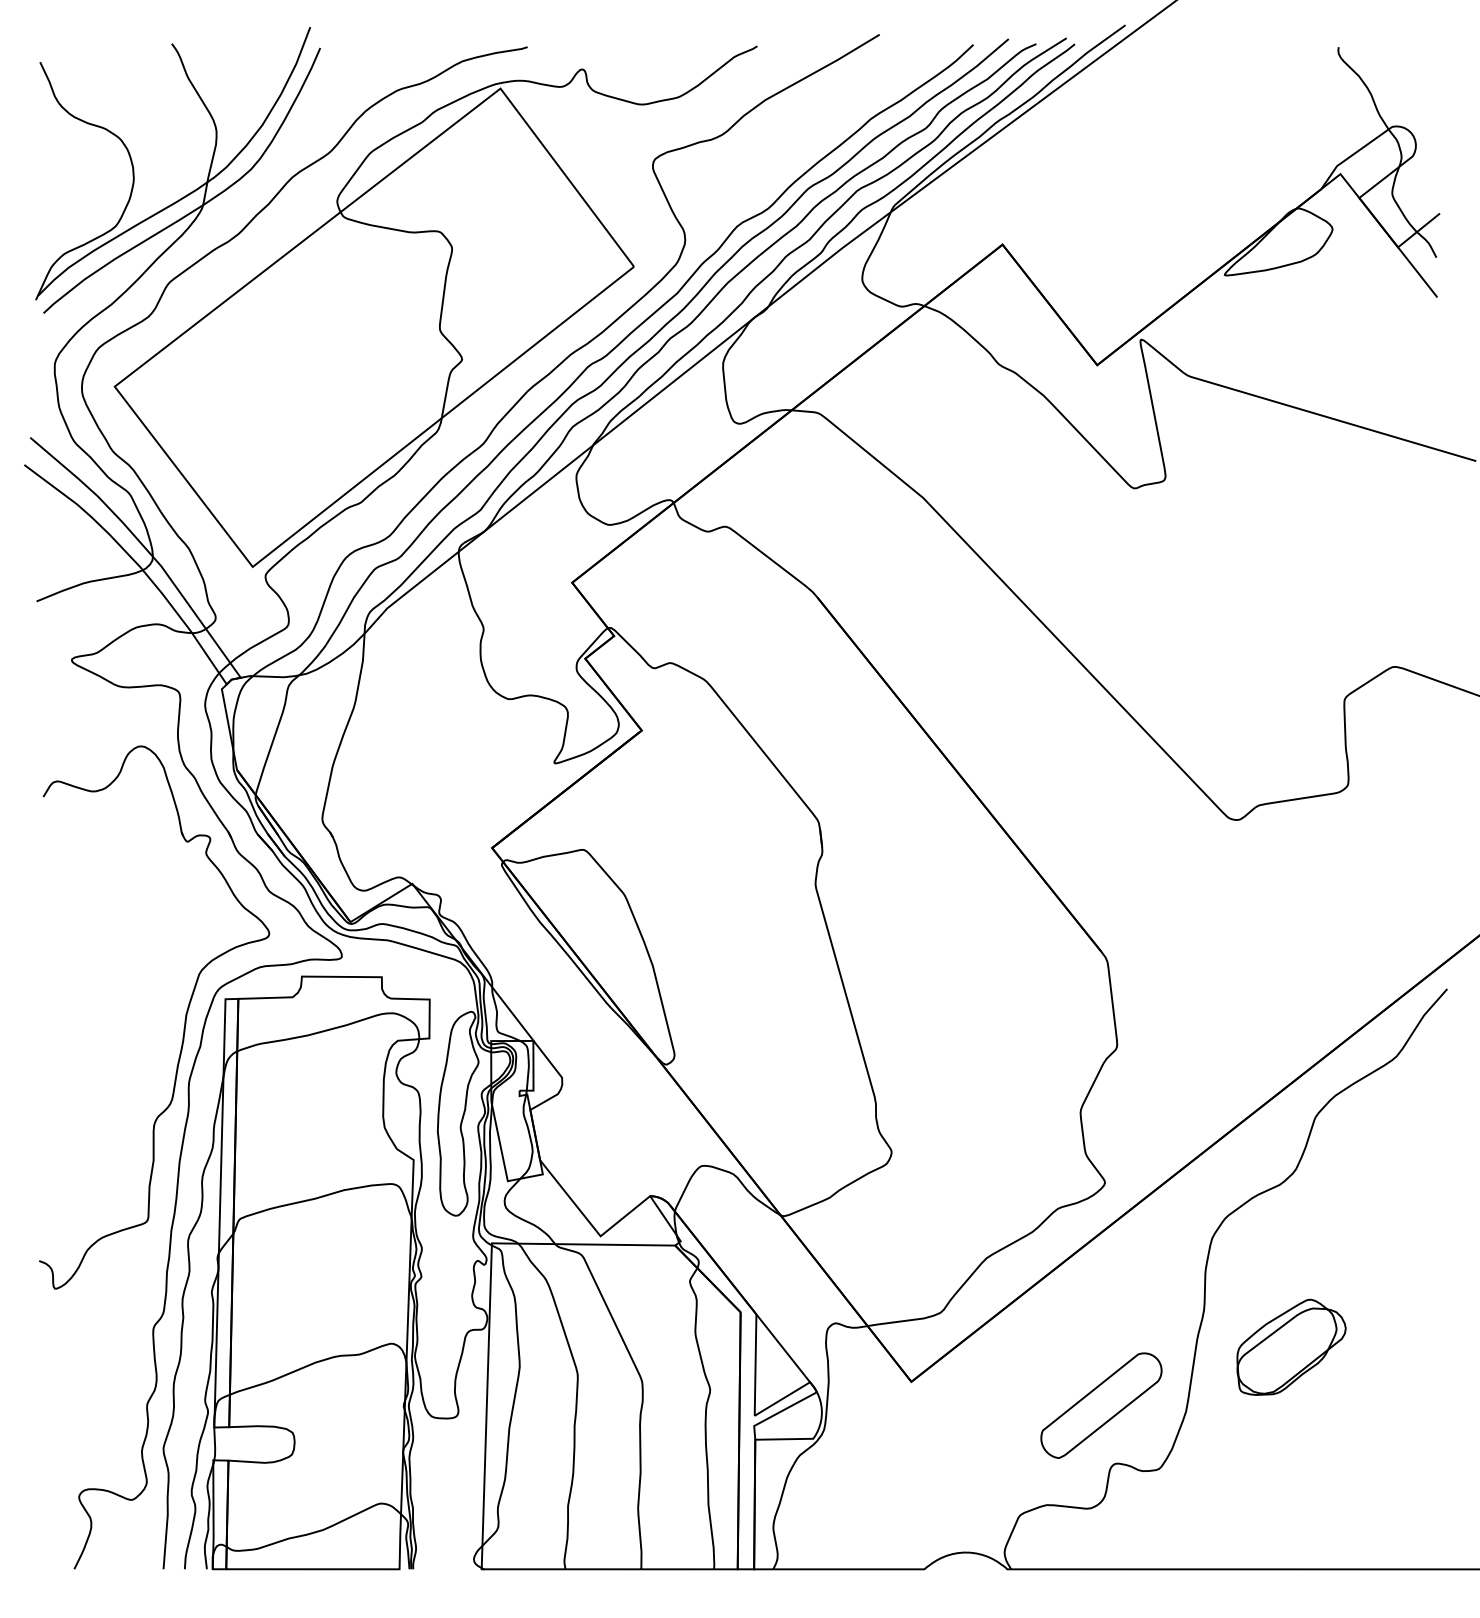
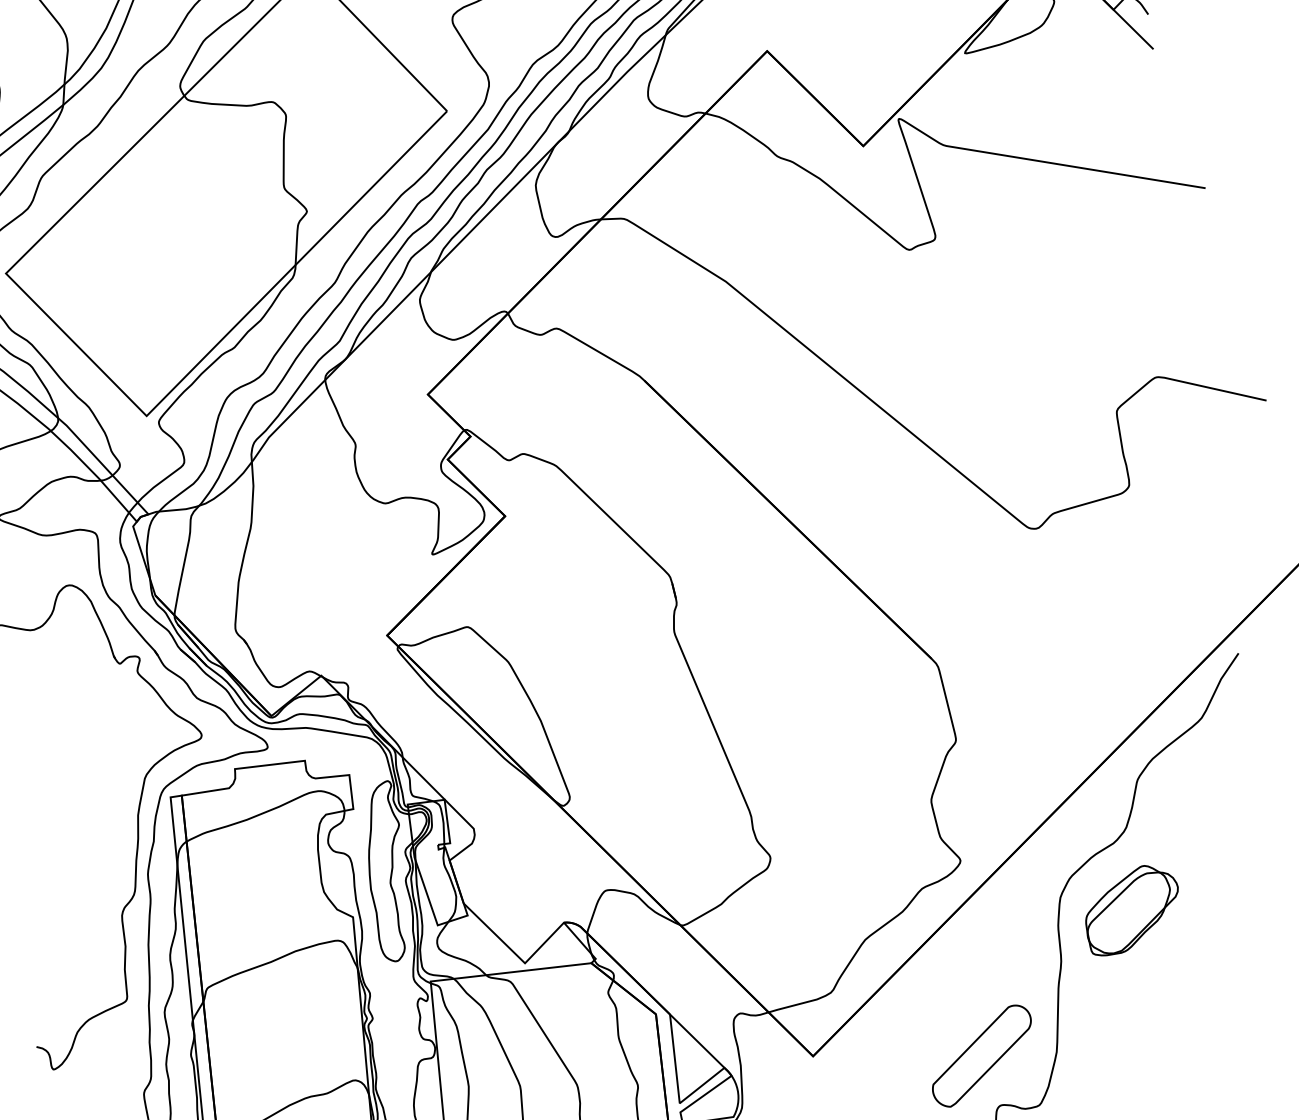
part: (1291, 1346) -> (1132, 908), moved

